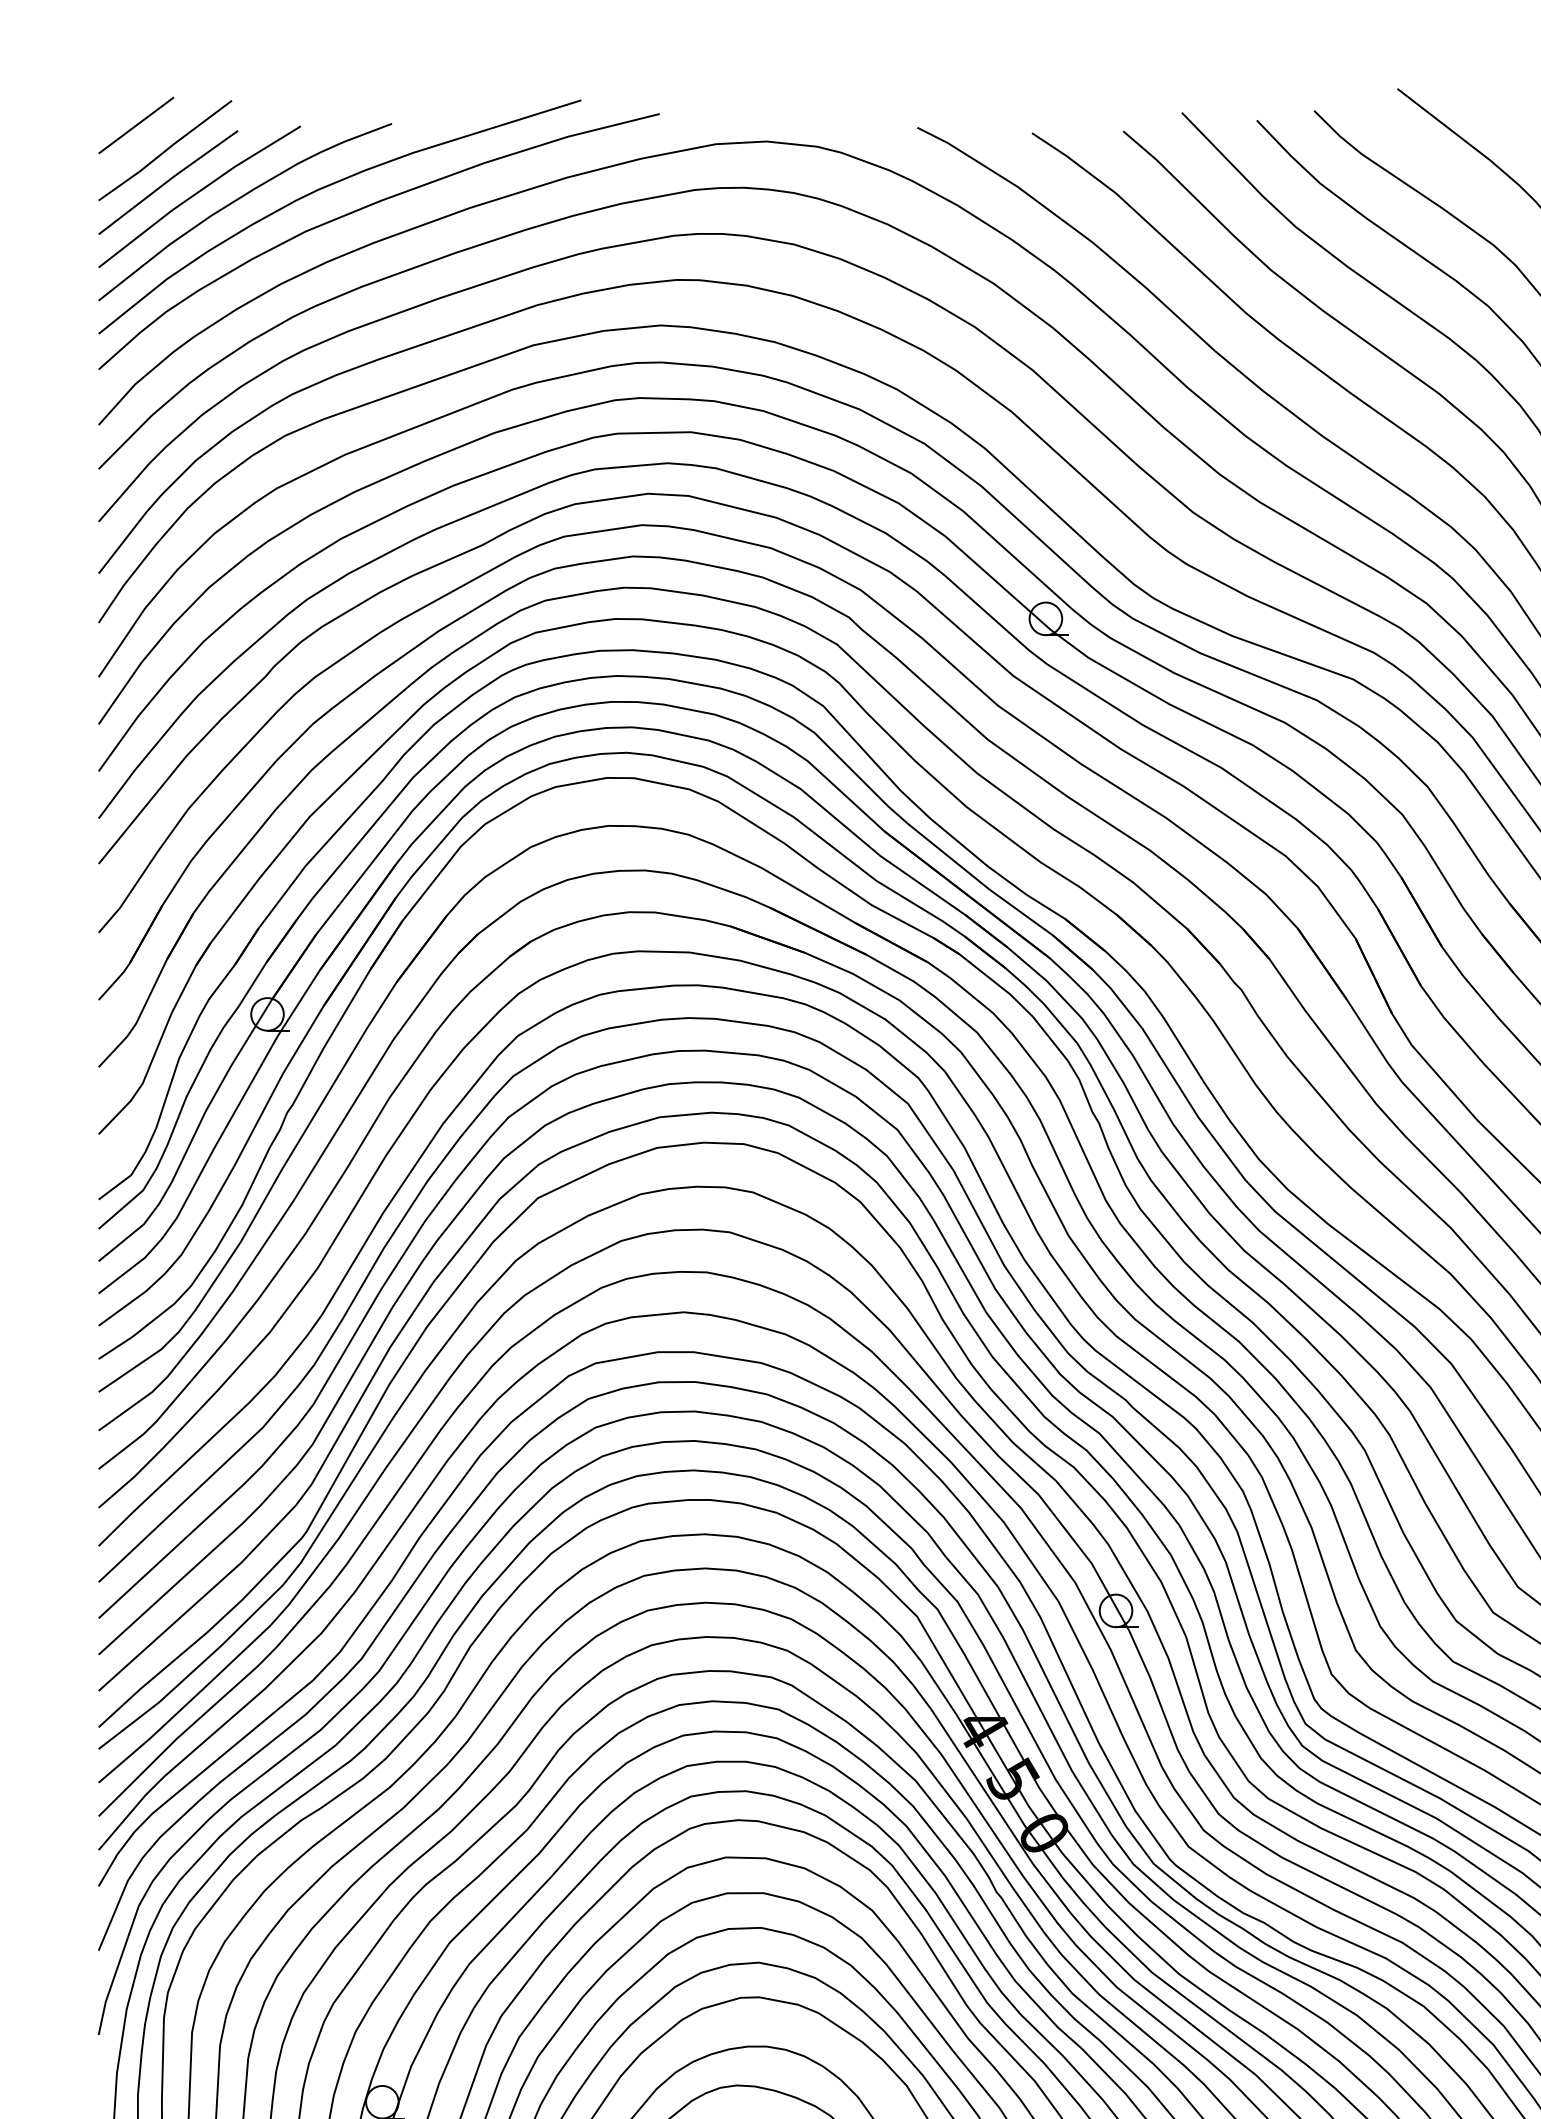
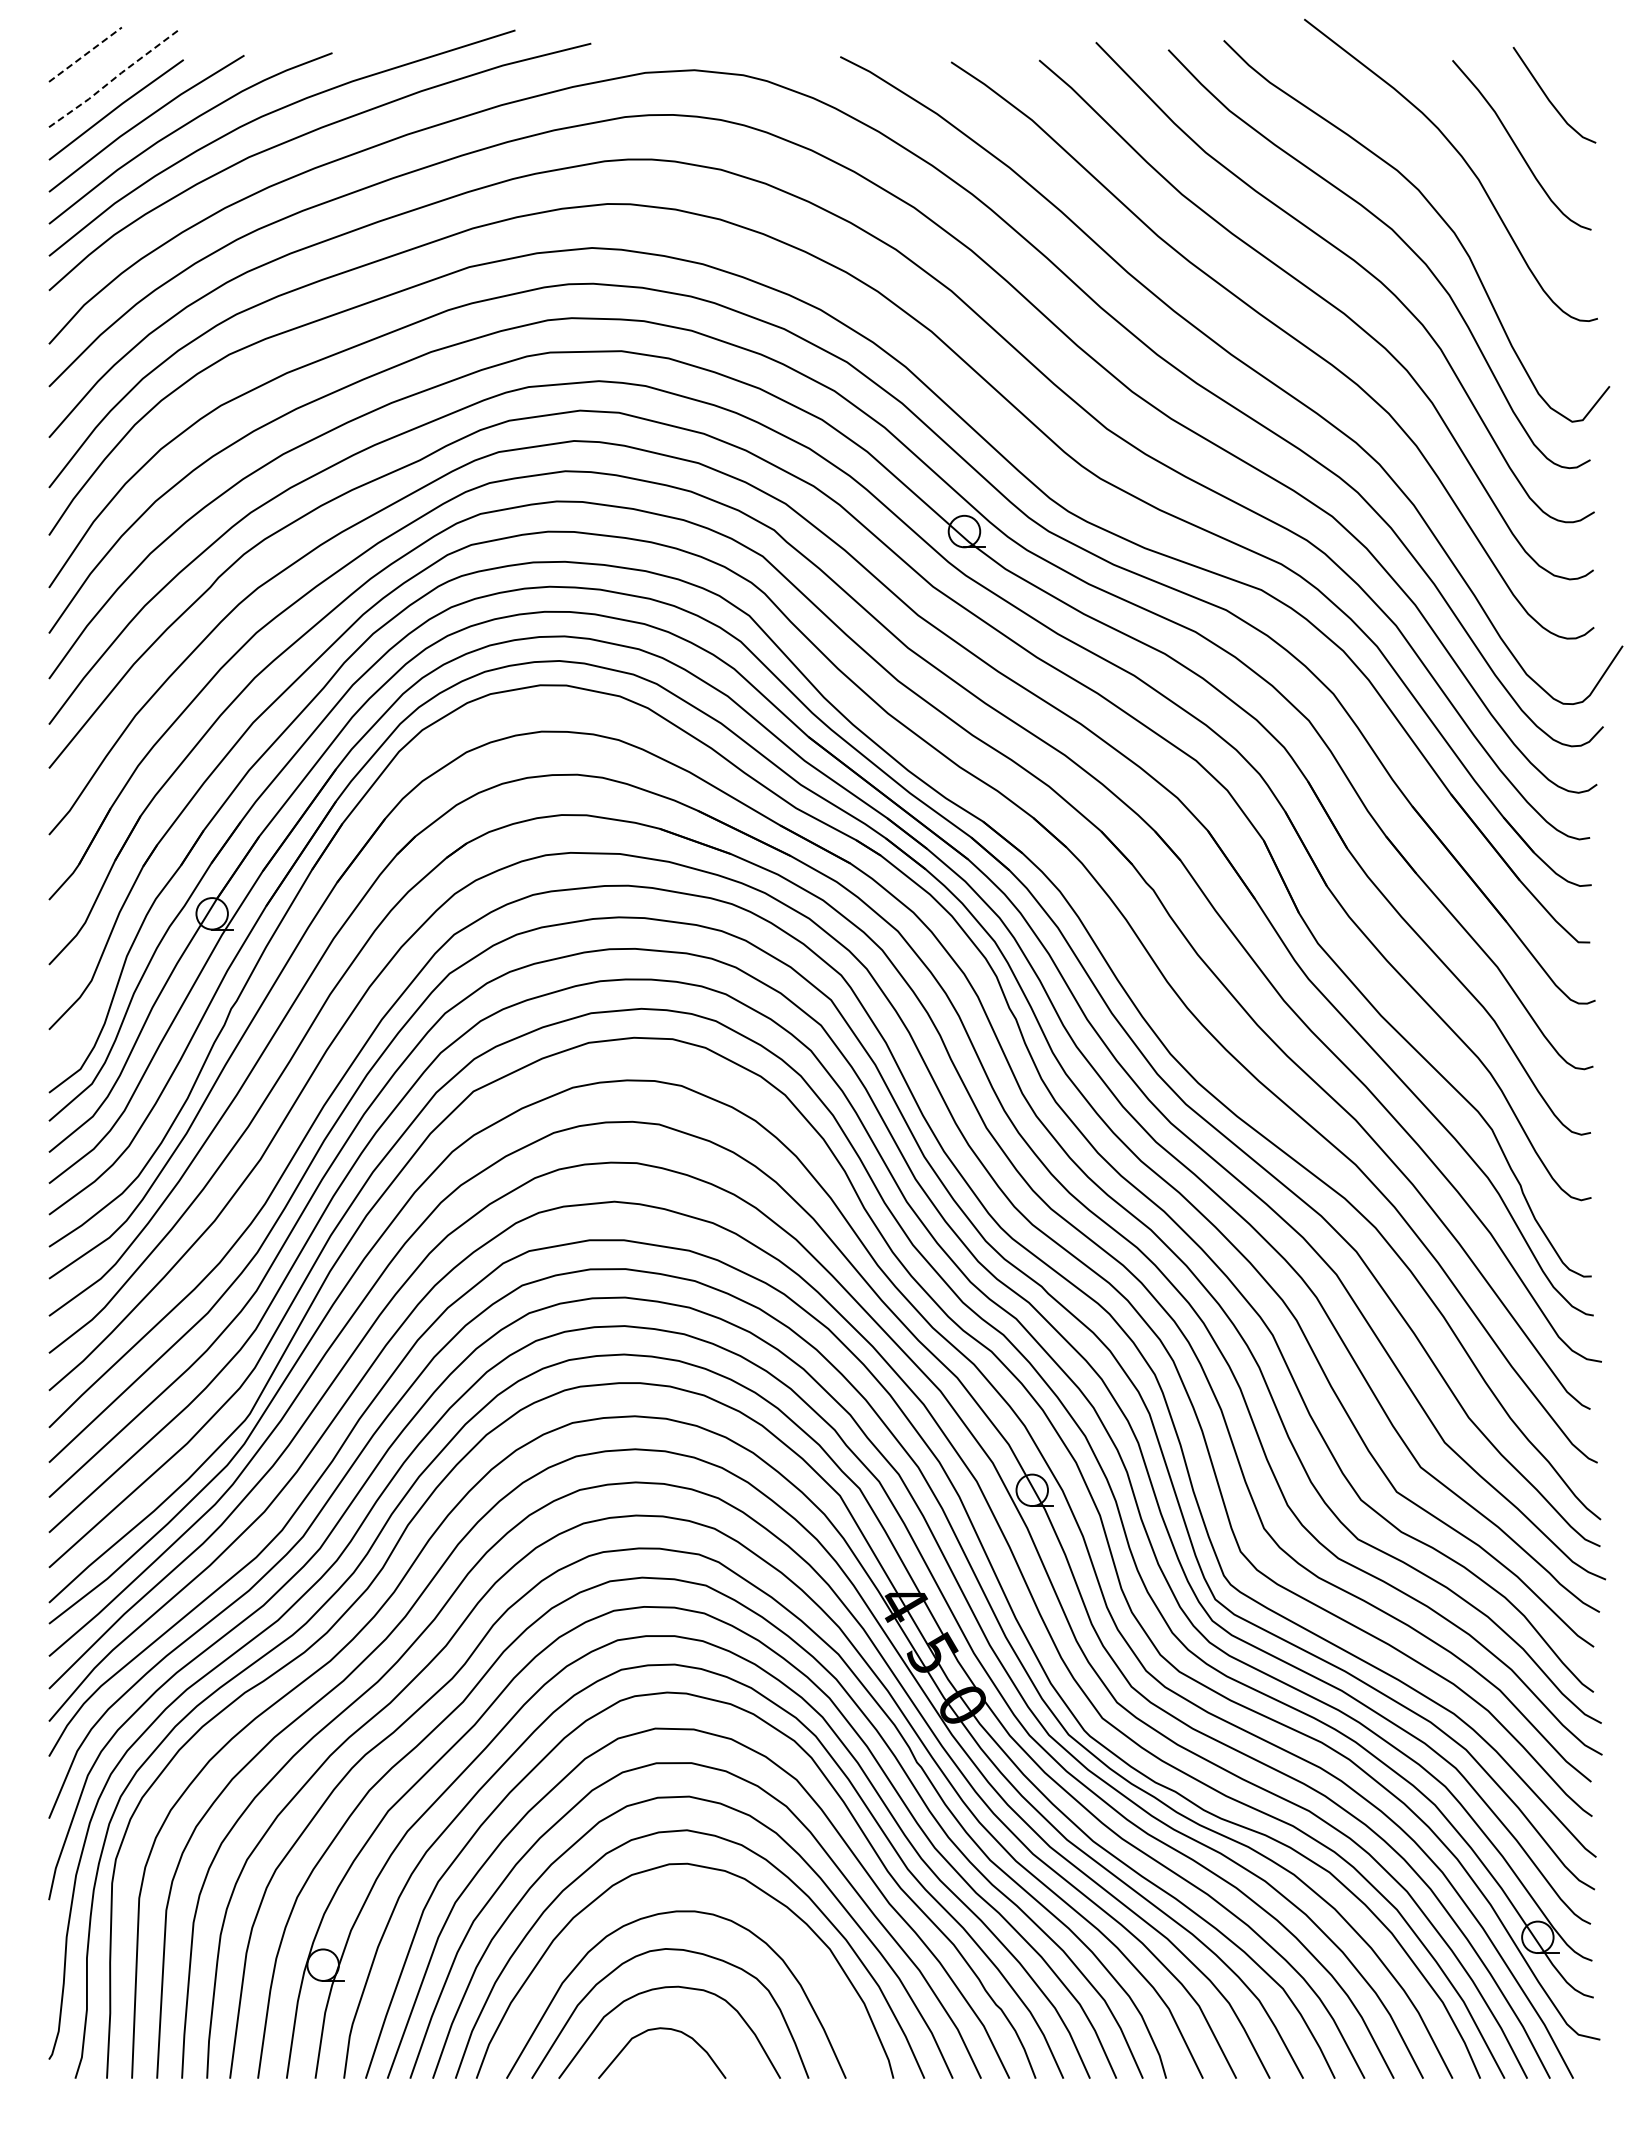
line: (136, 125) -> (85, 54), solid -> dashed
line: (165, 151) -> (113, 79), solid -> dashed

